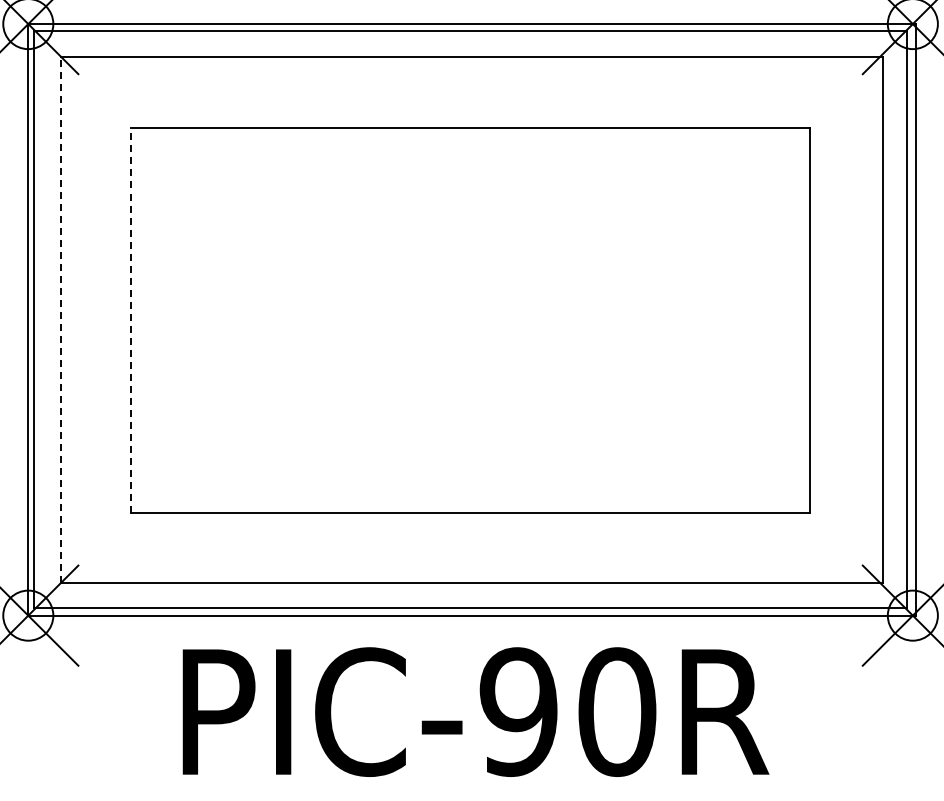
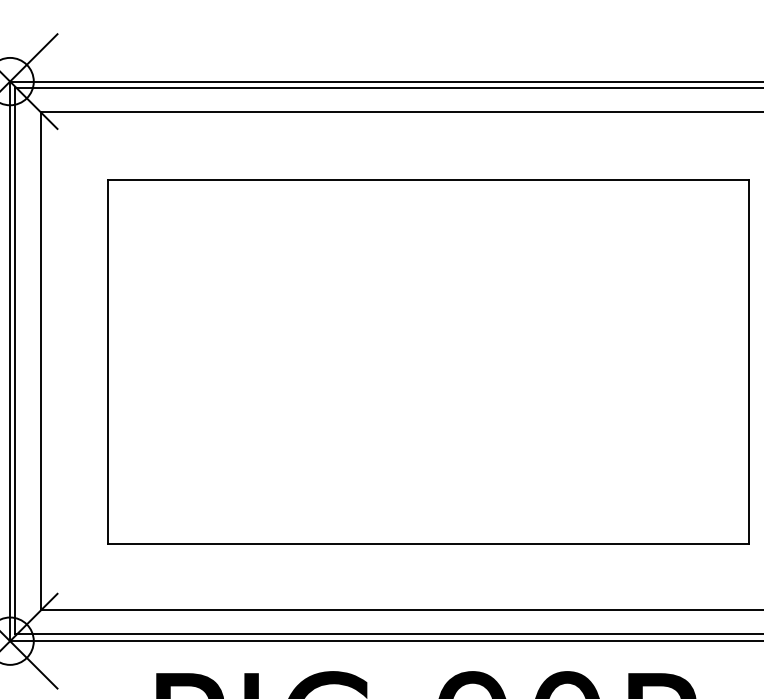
line: (61, 319) -> (41, 361), dashed -> solid
line: (131, 320) -> (107, 361), dashed -> solid

